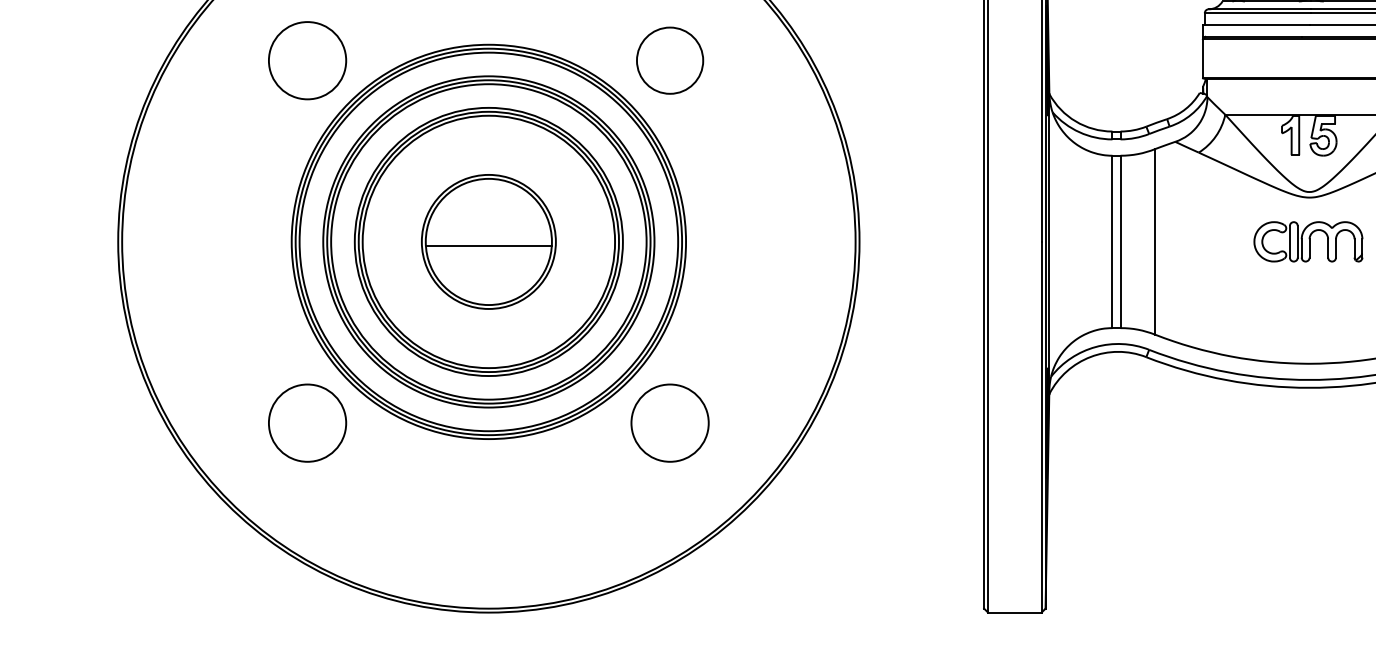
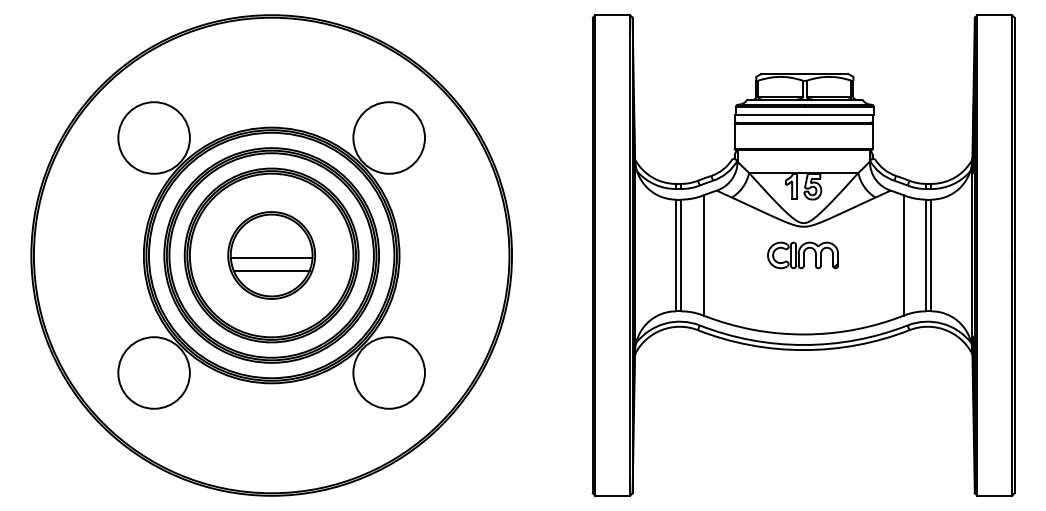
circle: (306, 59) -> (153, 137), size x1.43
circle: (669, 59) -> (388, 137), size x1.67
line: (488, 265) -> (271, 270), added
circle: (306, 422) -> (153, 372), size x1.43
circle: (669, 422) -> (388, 372), size x1.43

